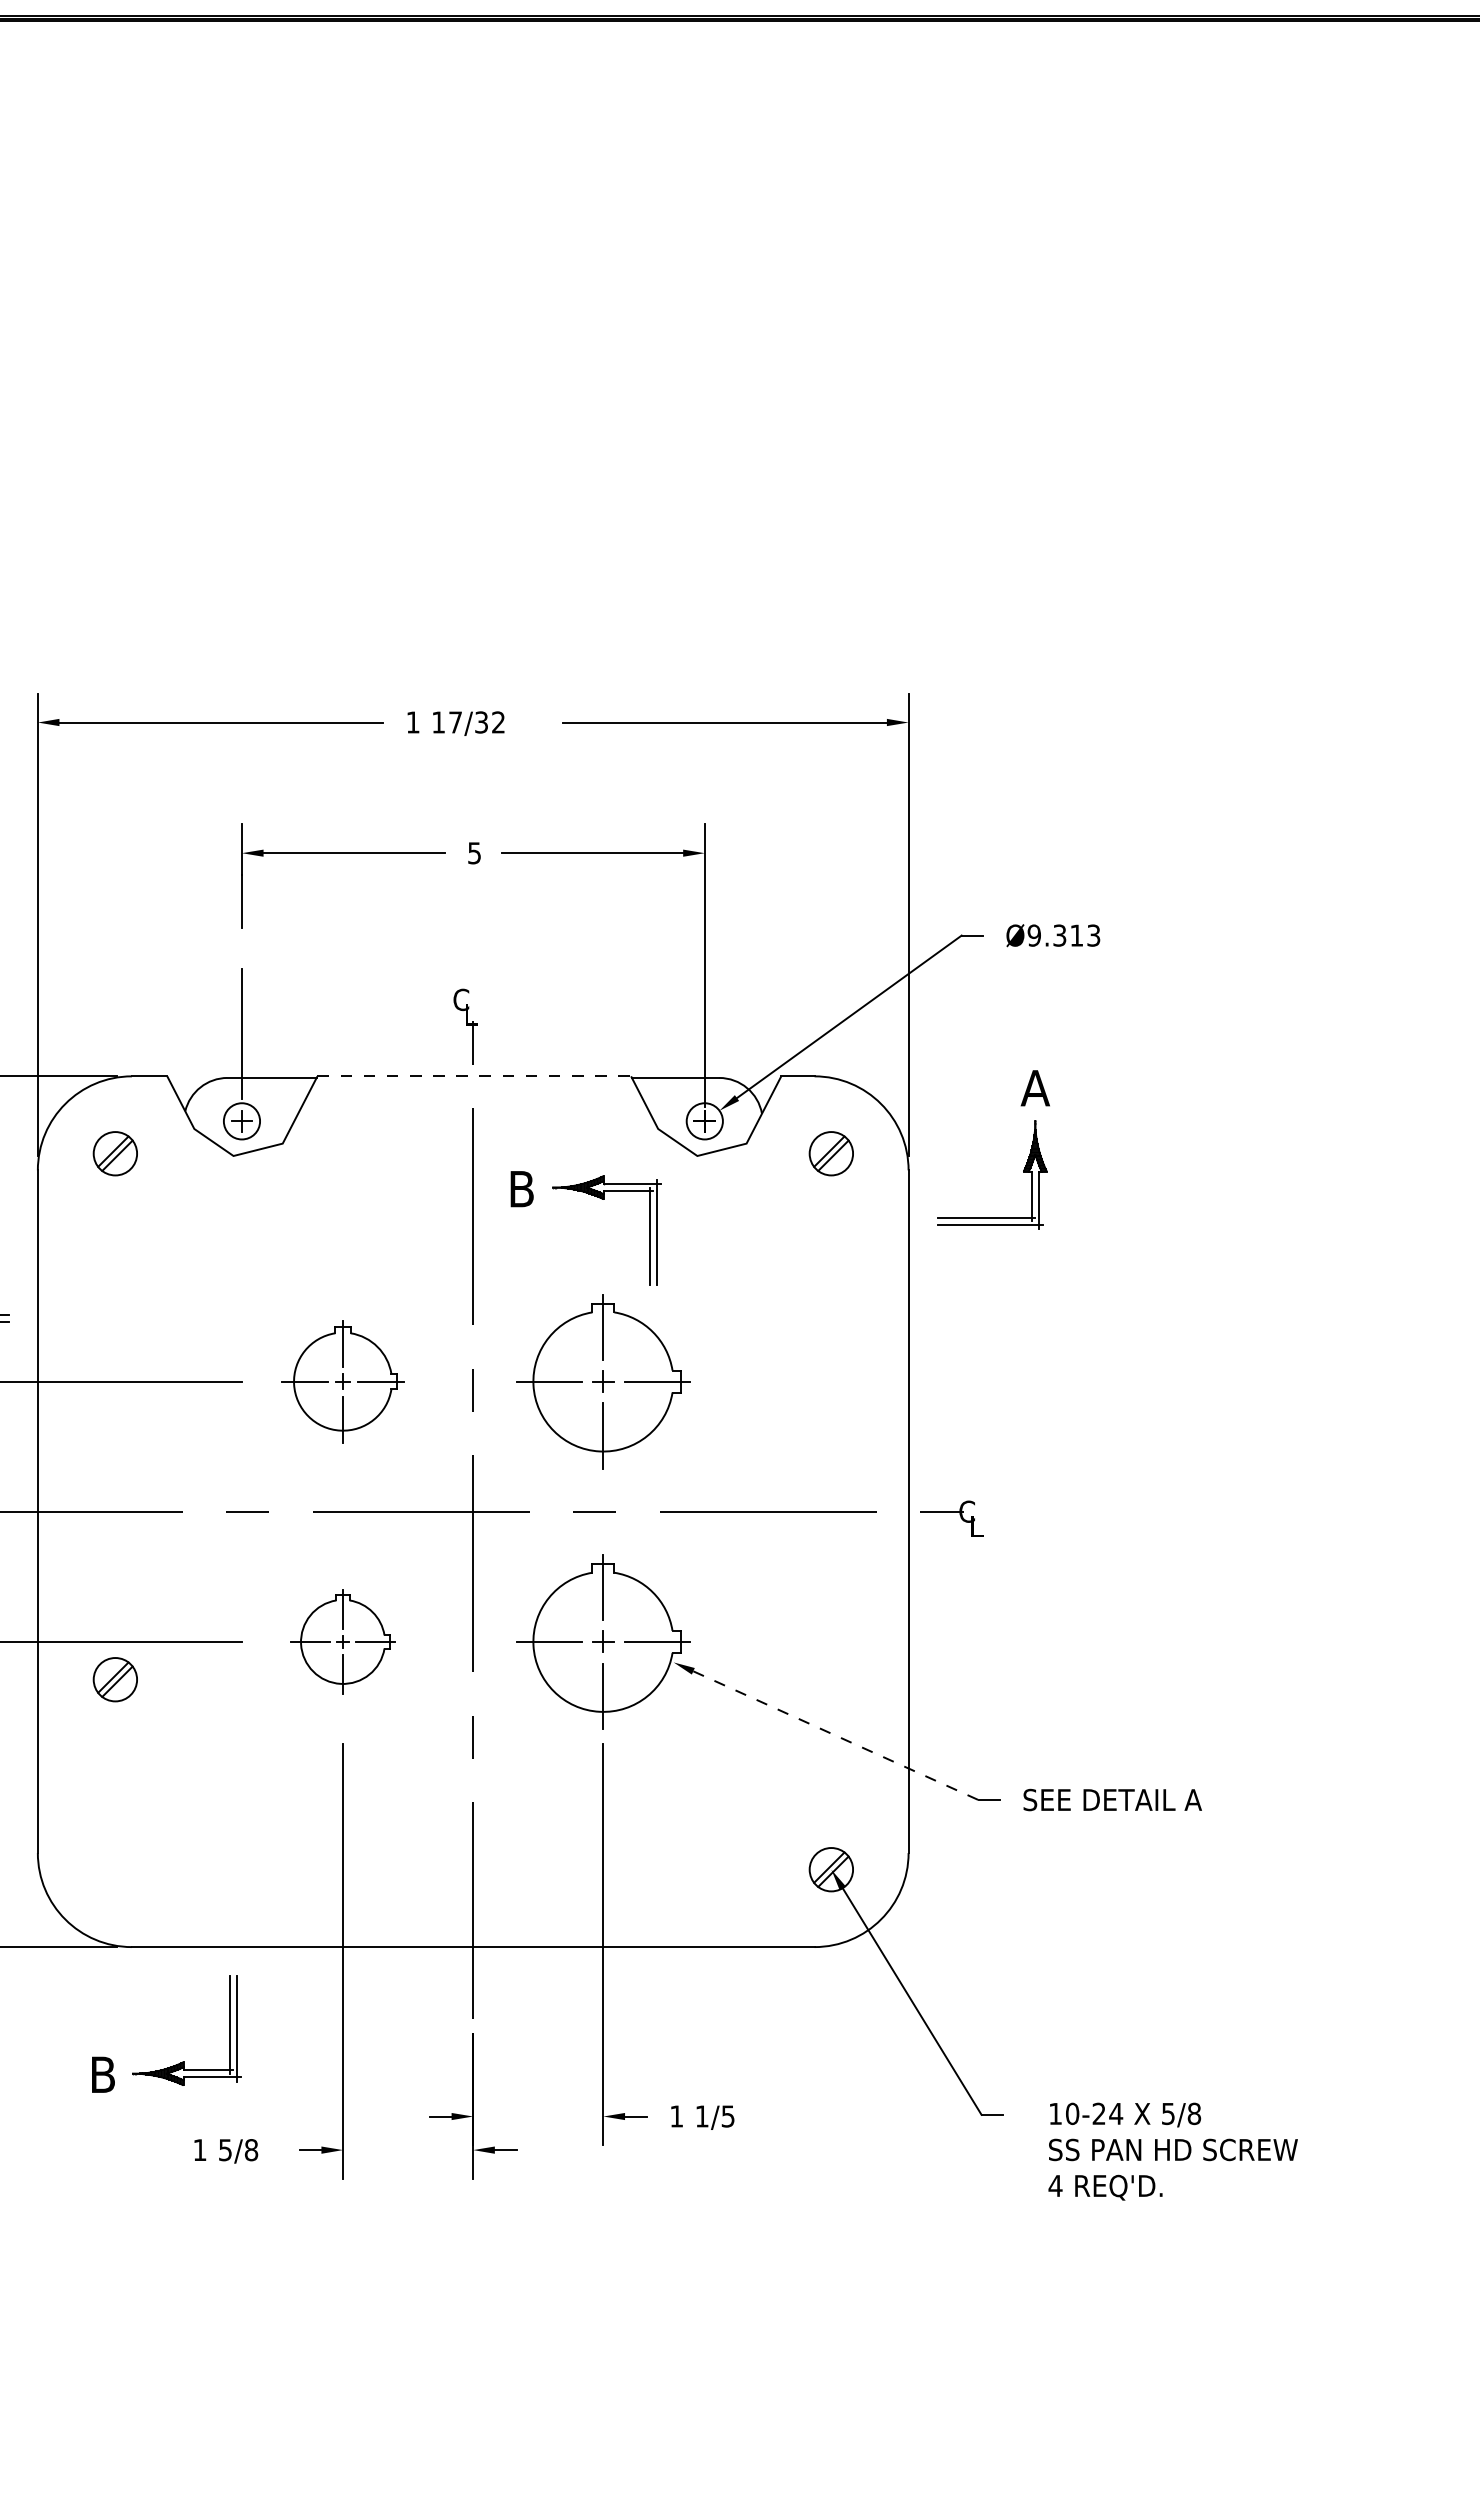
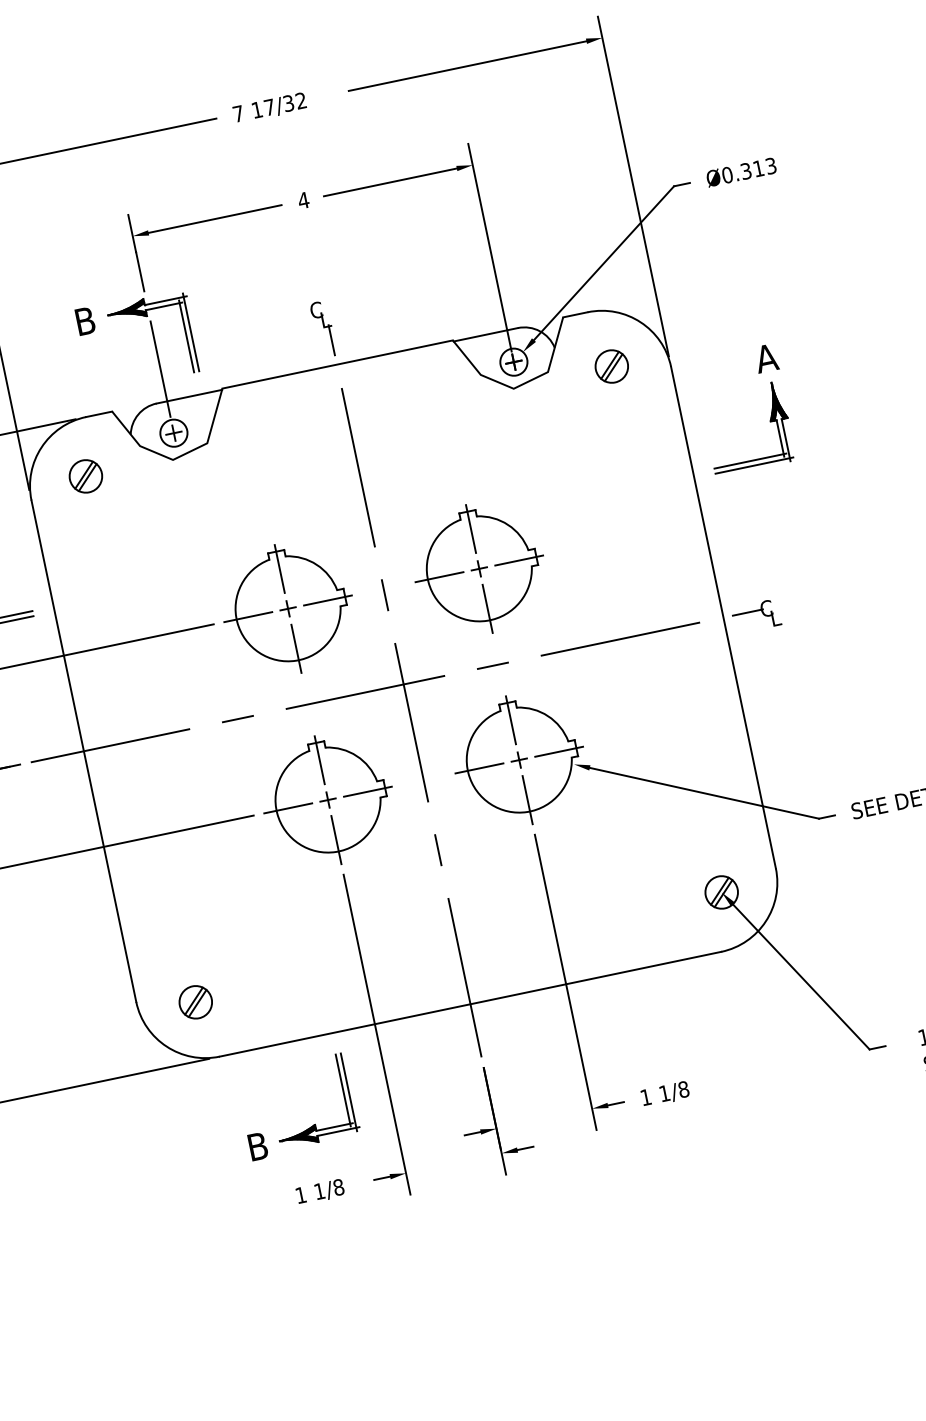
text: (413, 722) -> (238, 113), 1 -> 7
text: (474, 853) -> (303, 200), 5 -> 4
text: (1034, 935) -> (727, 175), Ø9.313 -> Ø0.313
line: (474, 1076) -> (337, 364), dashed -> solid
part: (1025, 1164) -> (770, 415), moved
part: (596, 1197) -> (141, 315), moved
part: (342, 1381) -> (287, 608), size x1.43
part: (342, 1641) -> (327, 799), size x1.67
part: (114, 1679) -> (195, 1002), moved
line: (836, 1735) -> (704, 793), dashed -> solid
part: (177, 2063) -> (310, 1126), moved
text: (727, 2116) -> (683, 1089), 1/5 -> 1/8
text: (225, 2150) -> (319, 1191), 5/8 -> 1/8

